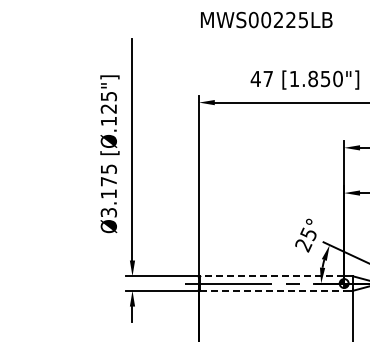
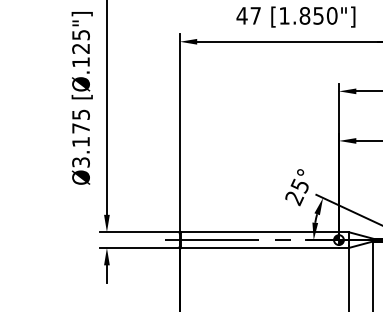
line: (272, 276) -> (260, 232), dashed -> solid
line: (272, 290) -> (260, 247), dashed -> solid

